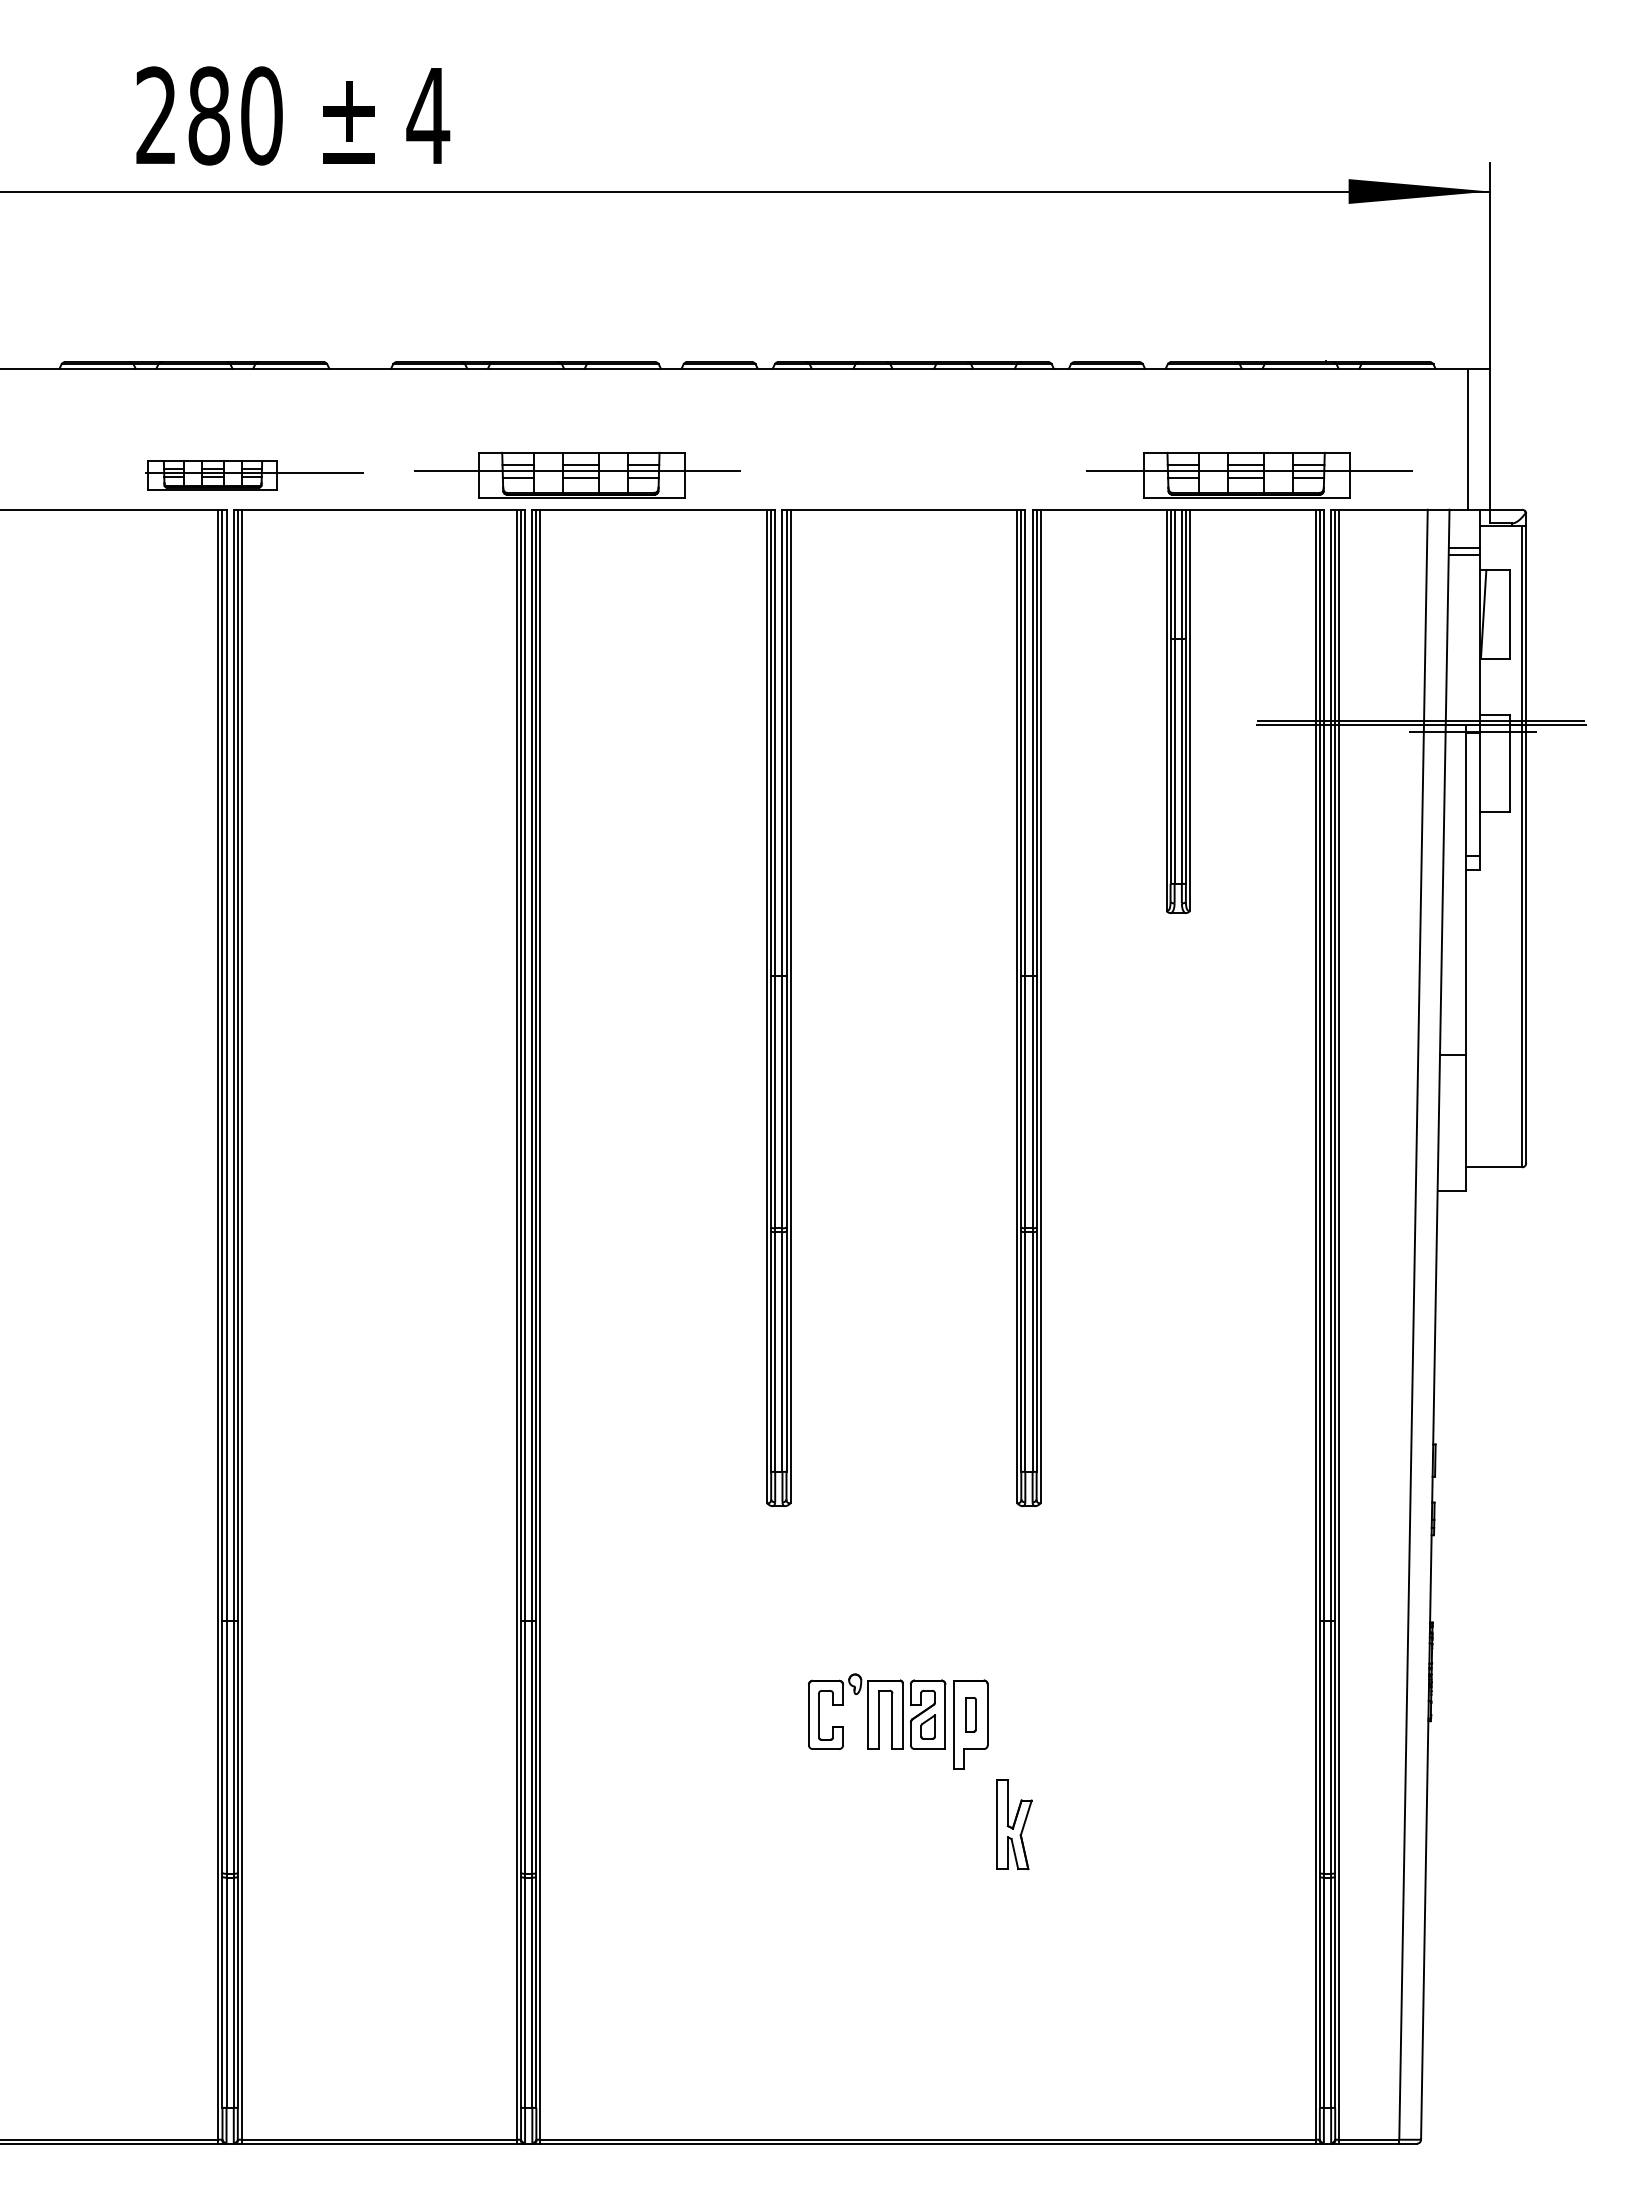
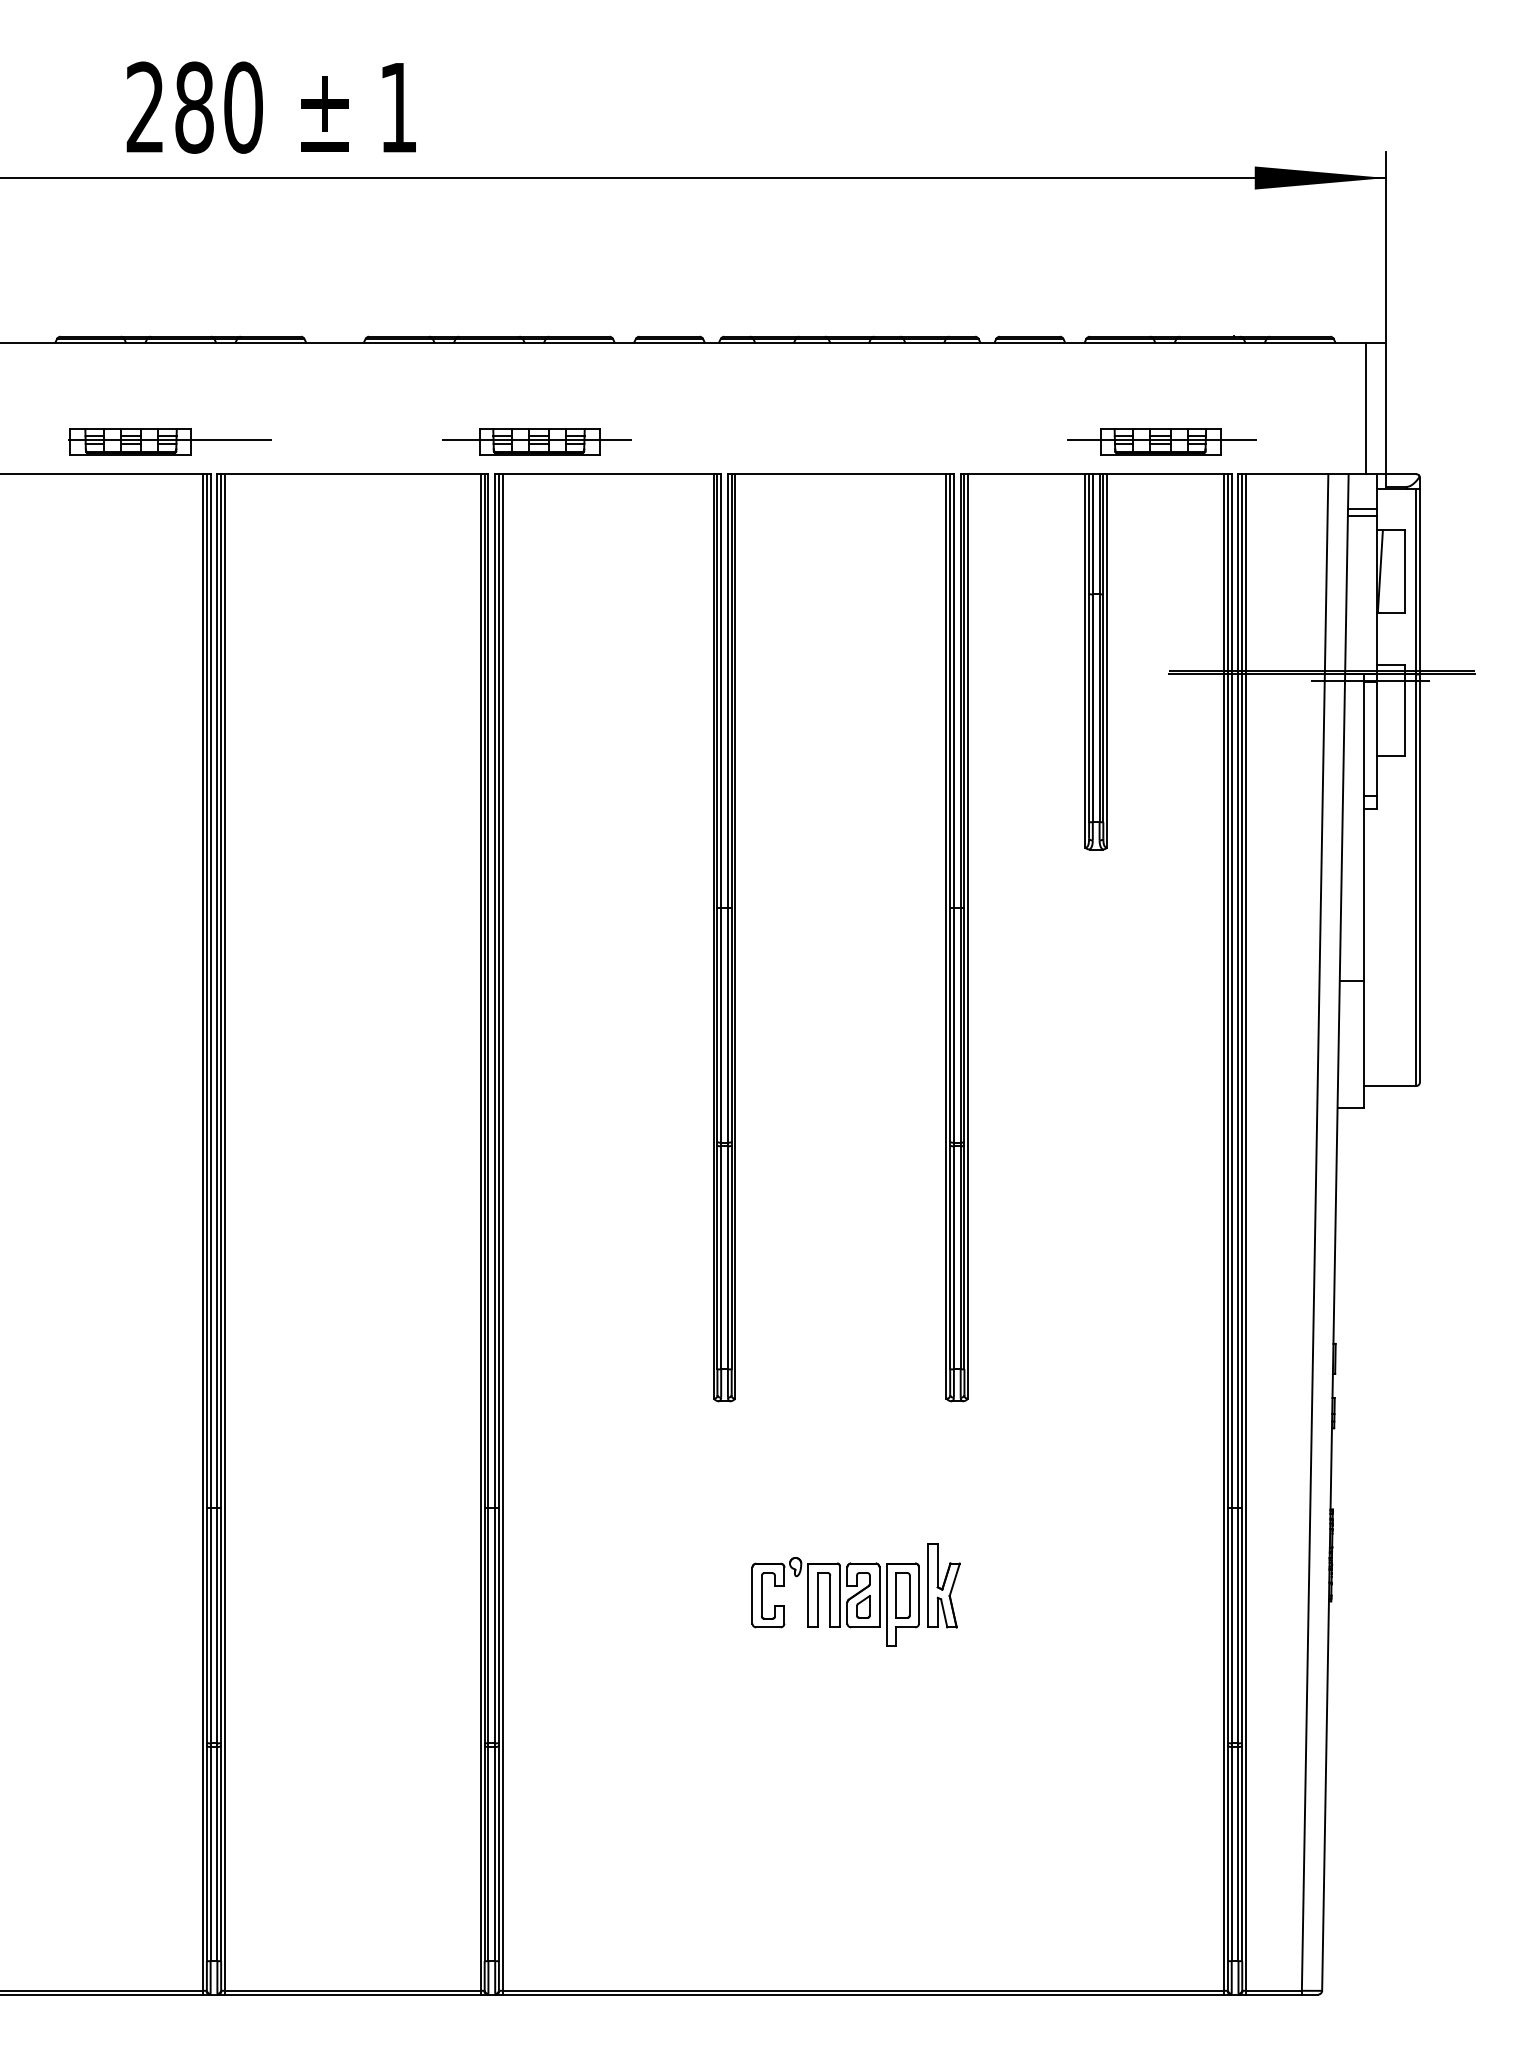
text: (428, 115) -> (398, 107), 4 -> 1
part: (254, 475) -> (169, 442), moved
part: (576, 475) -> (536, 442), size x0.62
part: (1248, 475) -> (1161, 442), size x0.62
part: (970, 1714) -> (902, 1595), size x1.43
part: (1014, 1824) -> (943, 1585), moved

